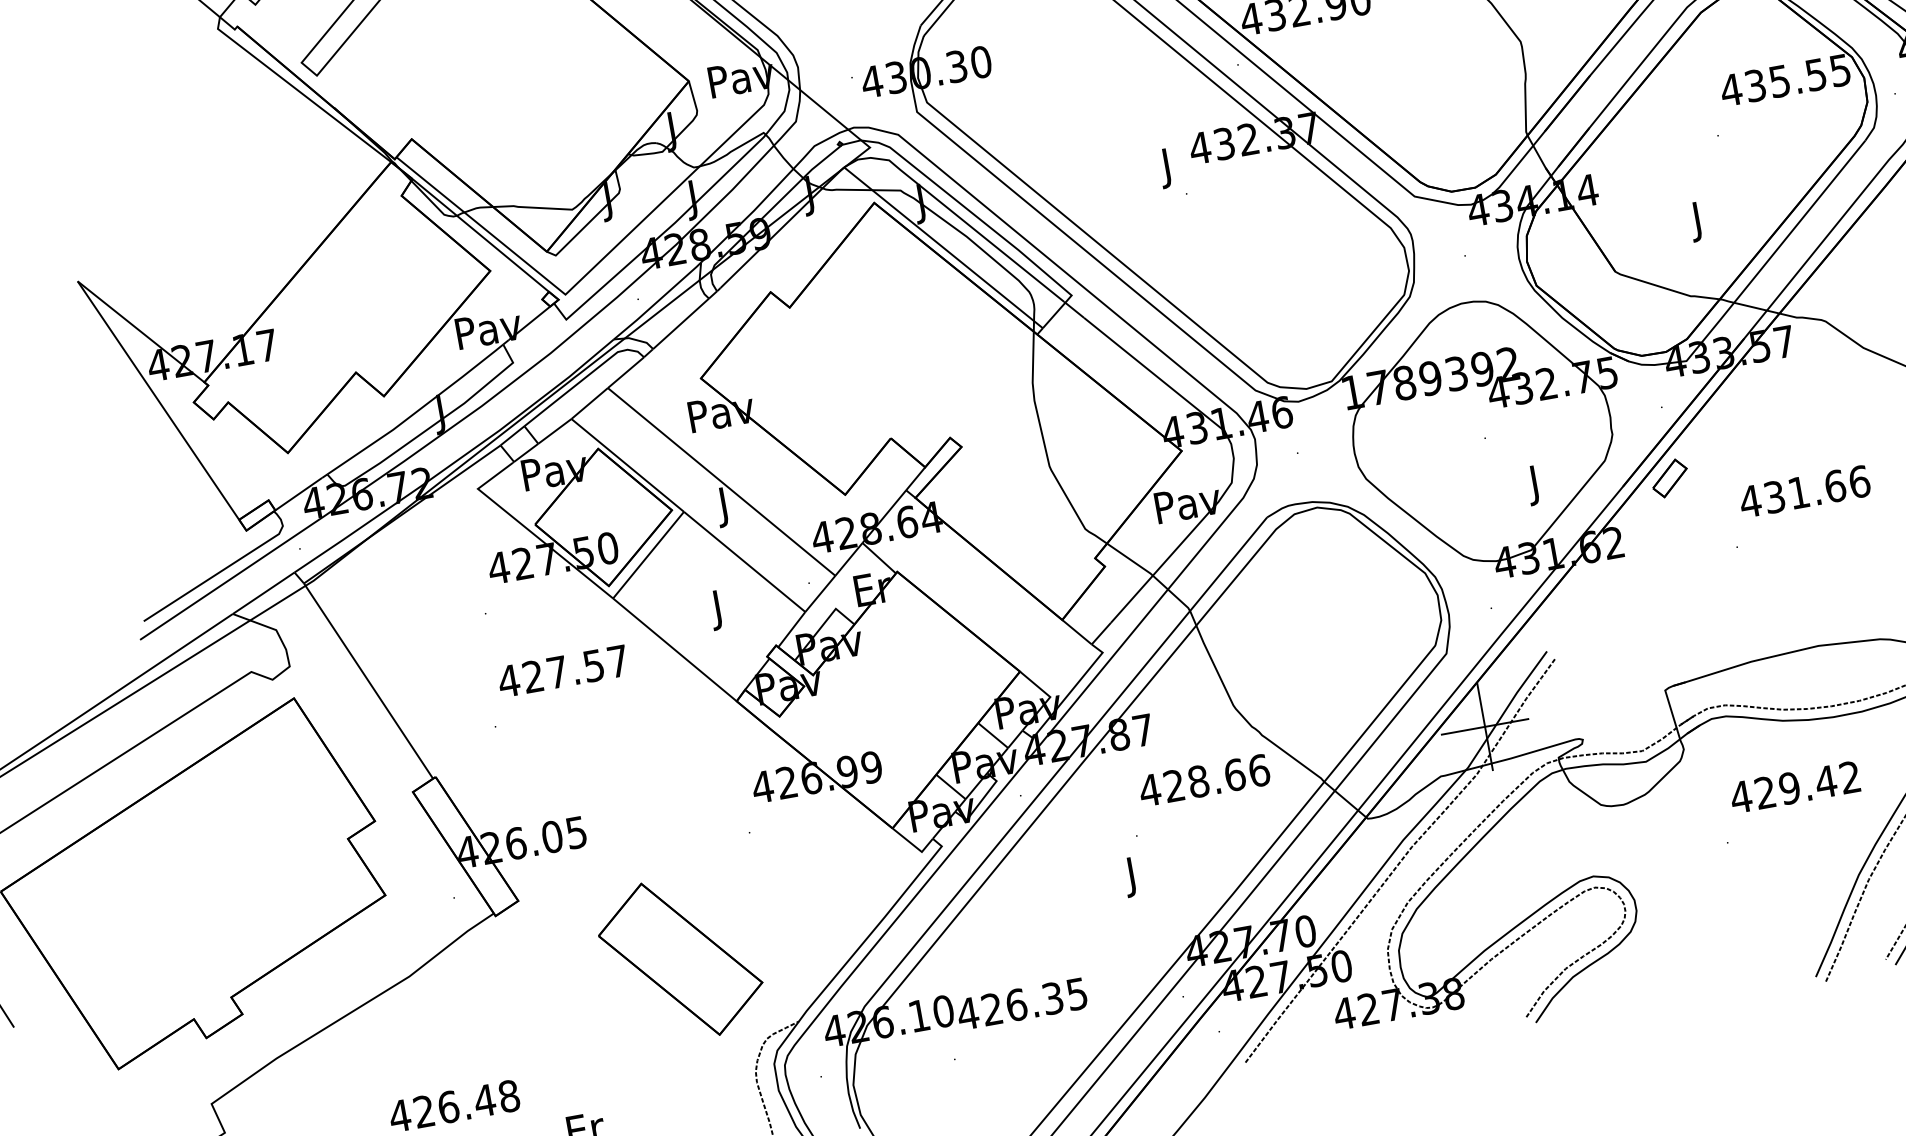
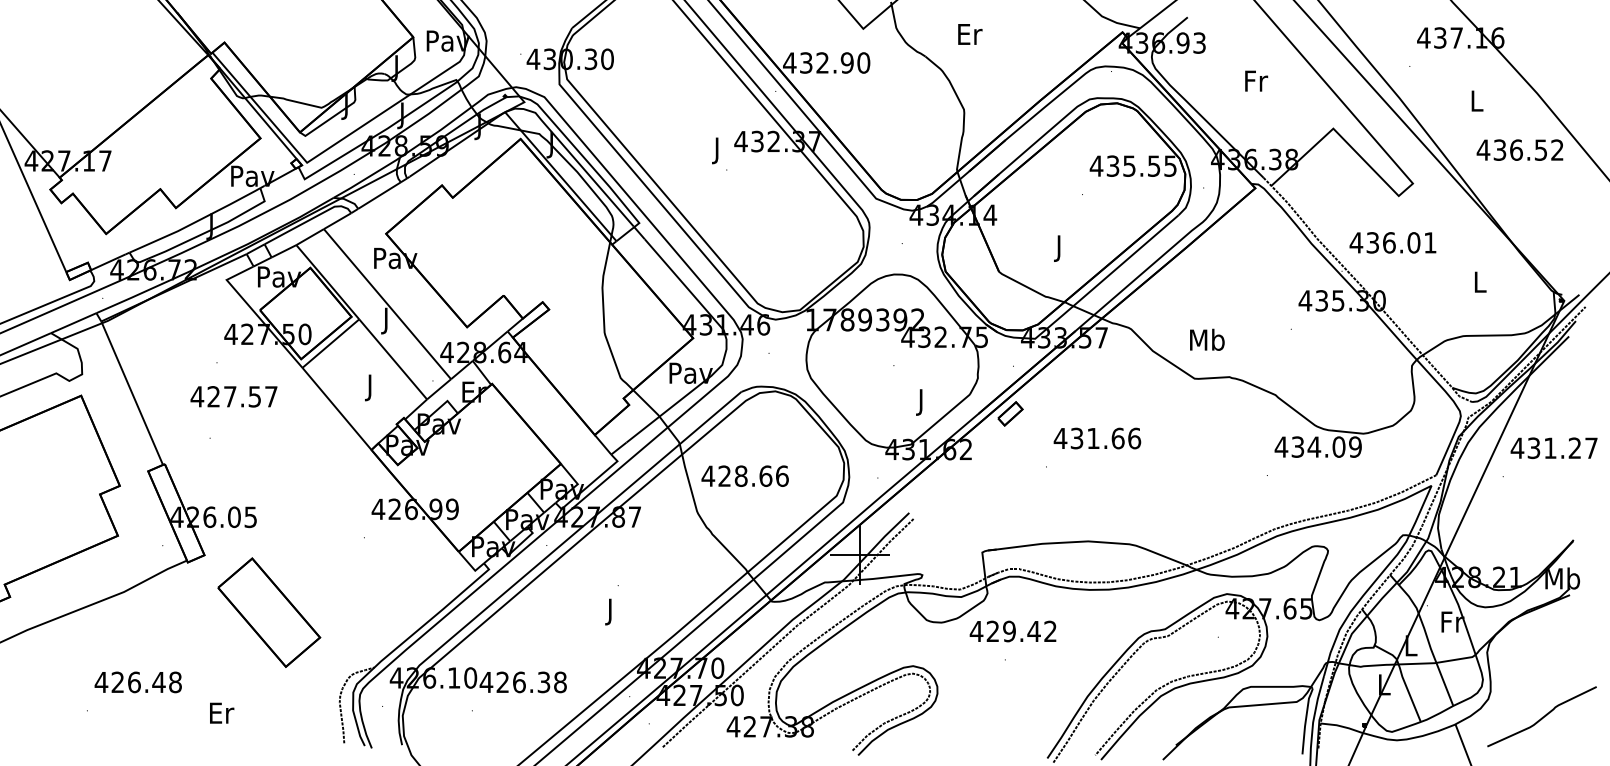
text: (562, 671) -> (233, 396), moved
text: (1203, 779) -> (744, 475), moved
text: (1794, 787) -> (1012, 631), moved
part: (681, 958) -> (269, 612), moved
text: (1077, 994) -> (560, 682), 426.35 -> 426.38

